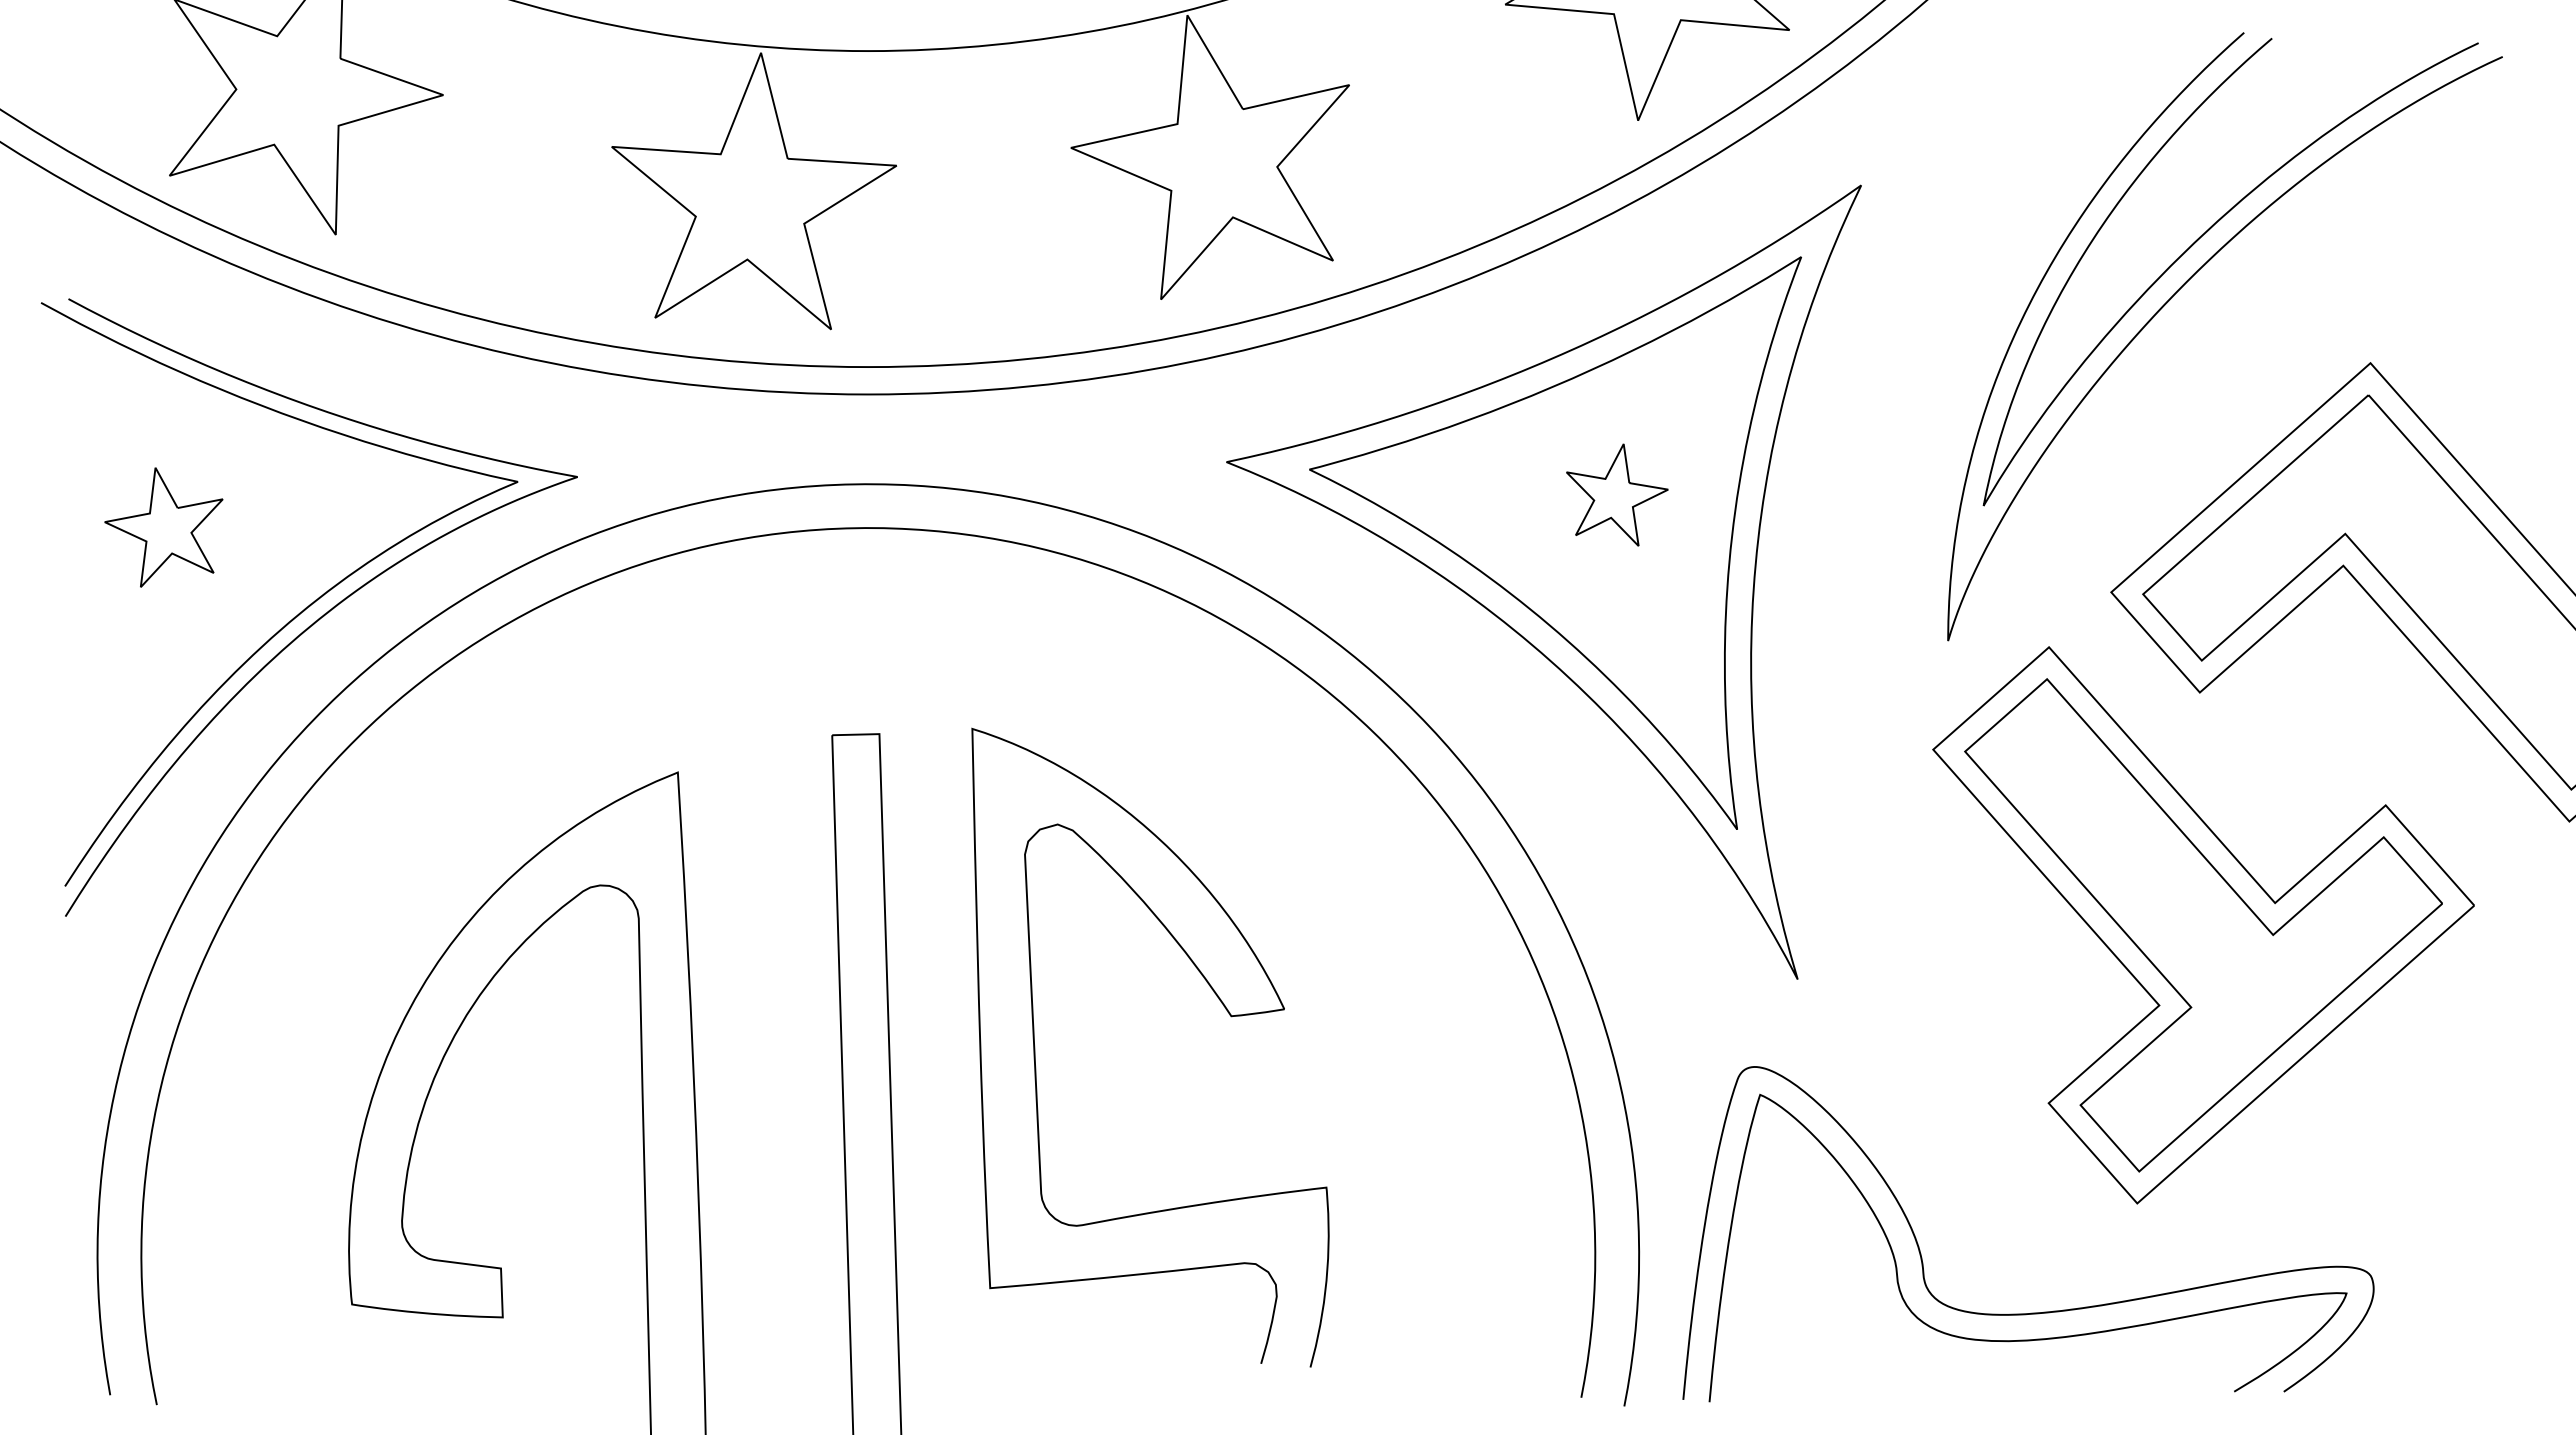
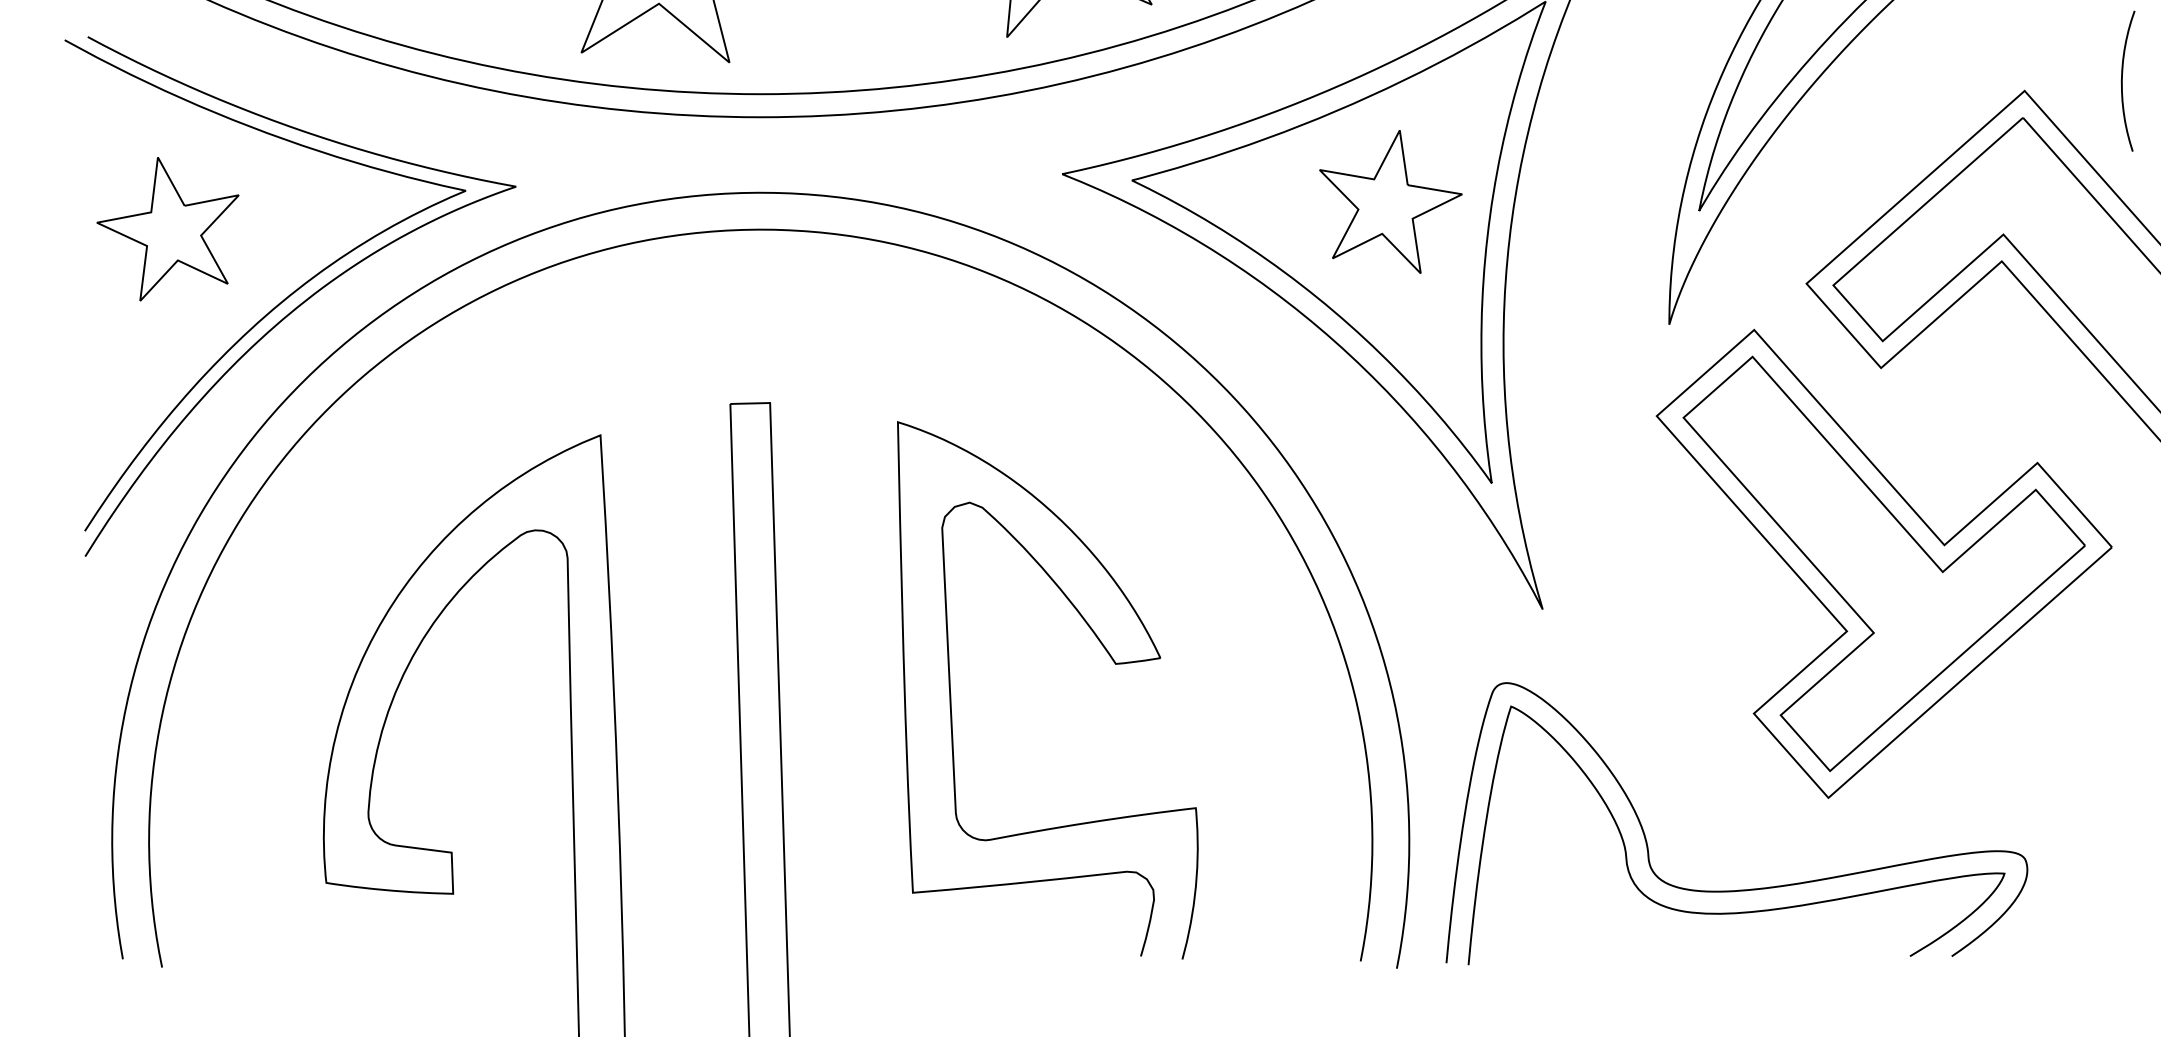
curve: (2486, 351) -> (2122, 81), added
part: (1617, 494) -> (1391, 201), size x1.67
part: (163, 527) -> (167, 229), size x1.43
curve: (1218, 999) -> (1105, 649), moved

